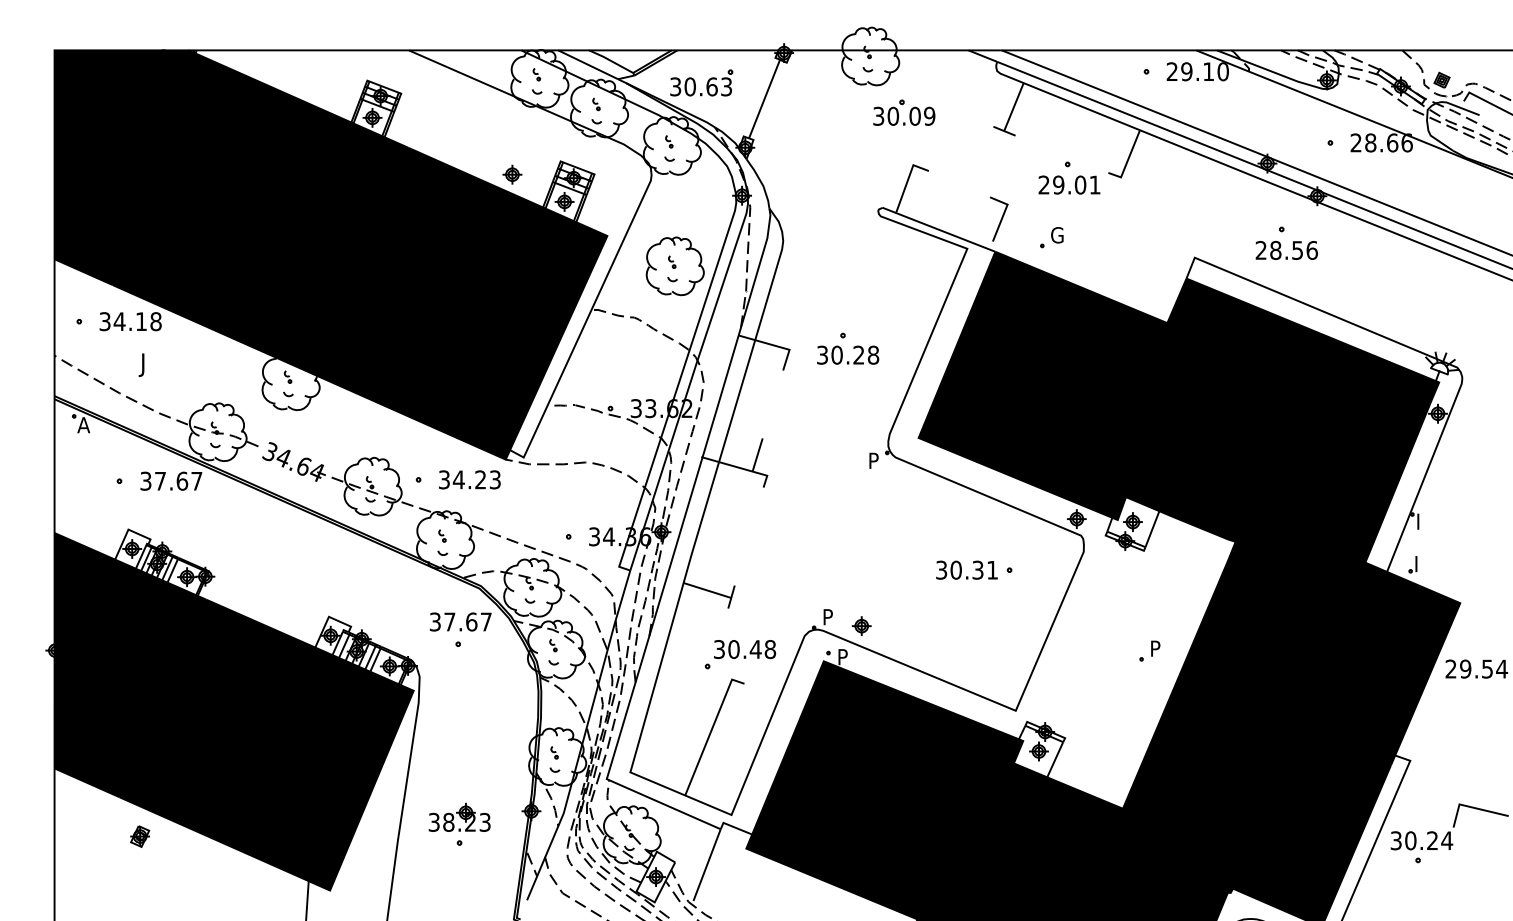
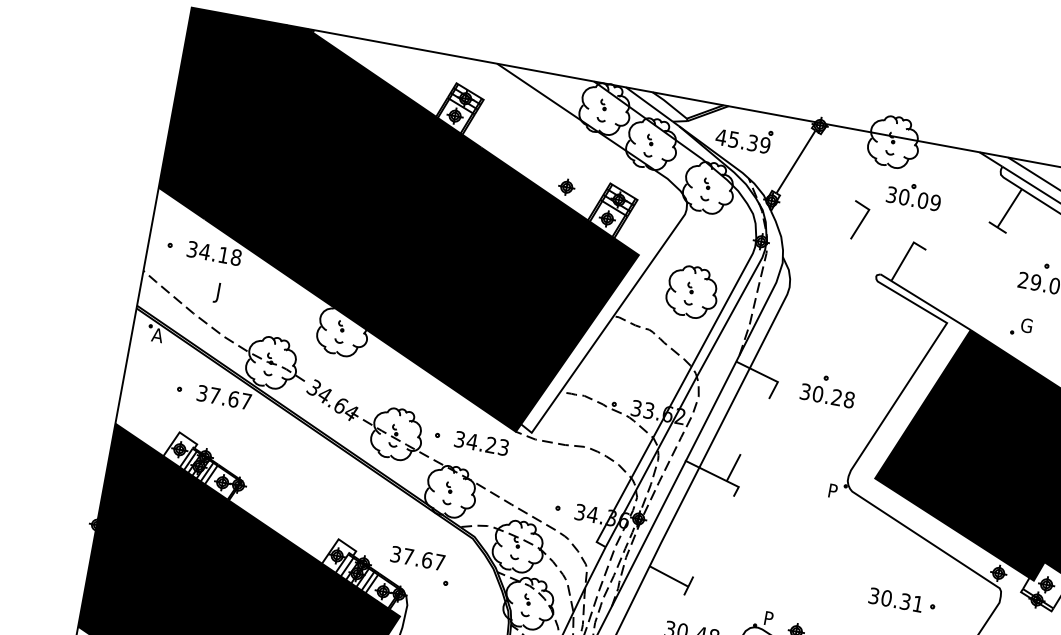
text: (700, 86) -> (742, 140), 30.63 -> 45.39
line: (1000, 219) -> (860, 221), moved
text: (460, 621) -> (417, 557), moved

